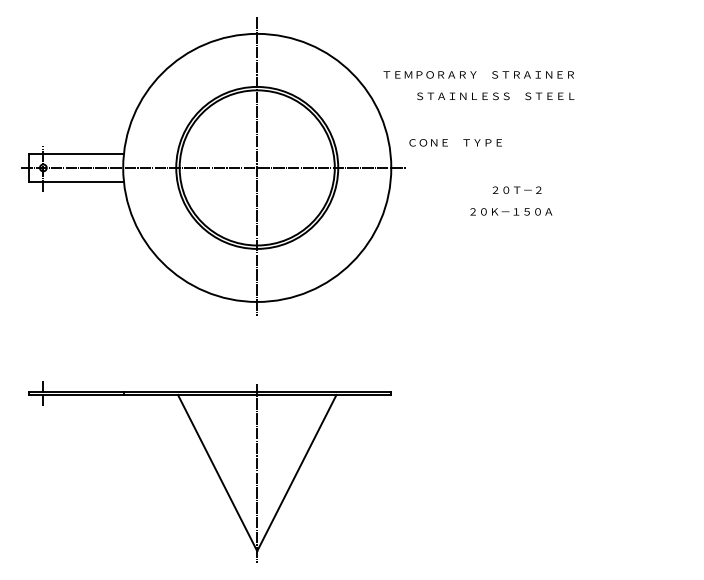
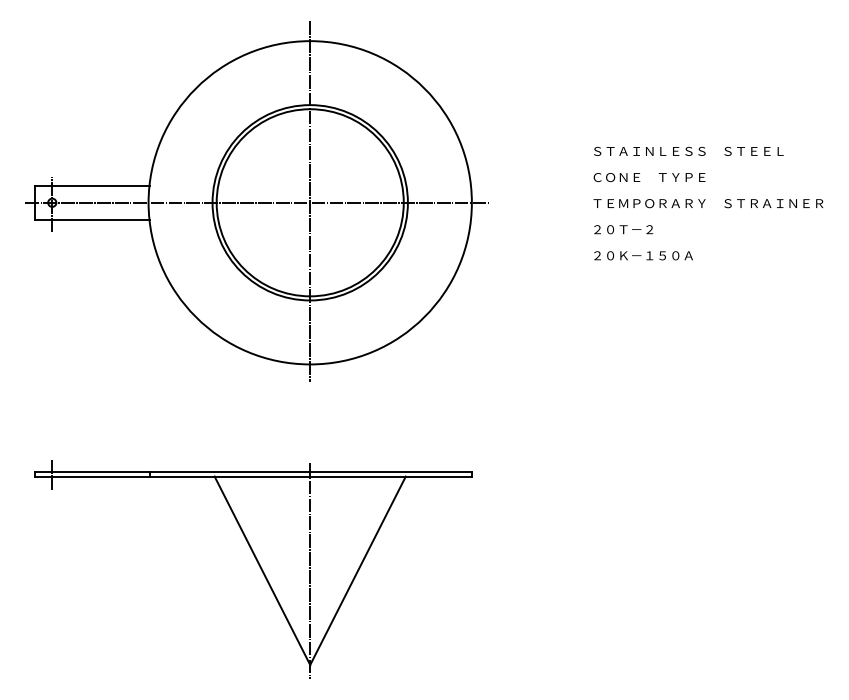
text: (478, 74) -> (708, 203), moved
text: (495, 95) -> (688, 150), moved
text: (455, 142) -> (649, 177), moved
text: (511, 211) -> (643, 255), moved

